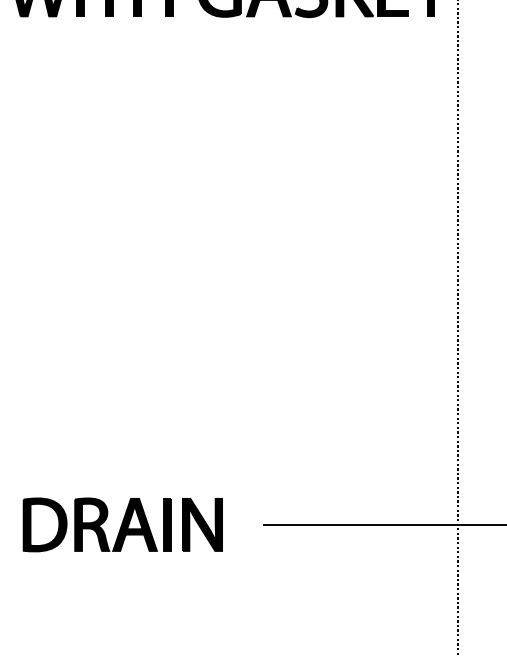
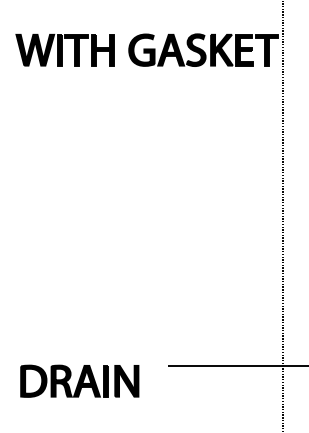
part: (122, 523) -> (79, 380), moved

